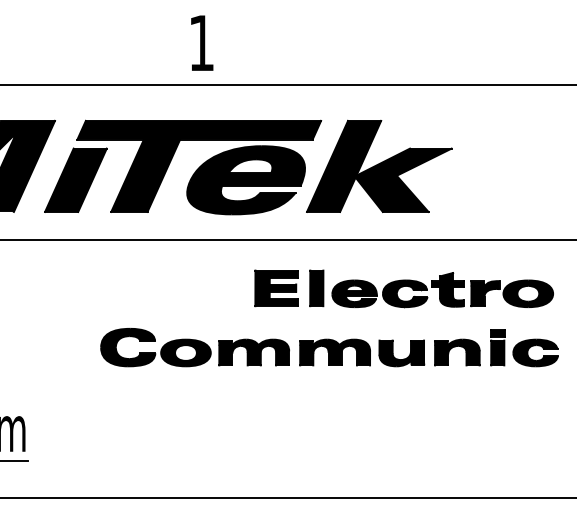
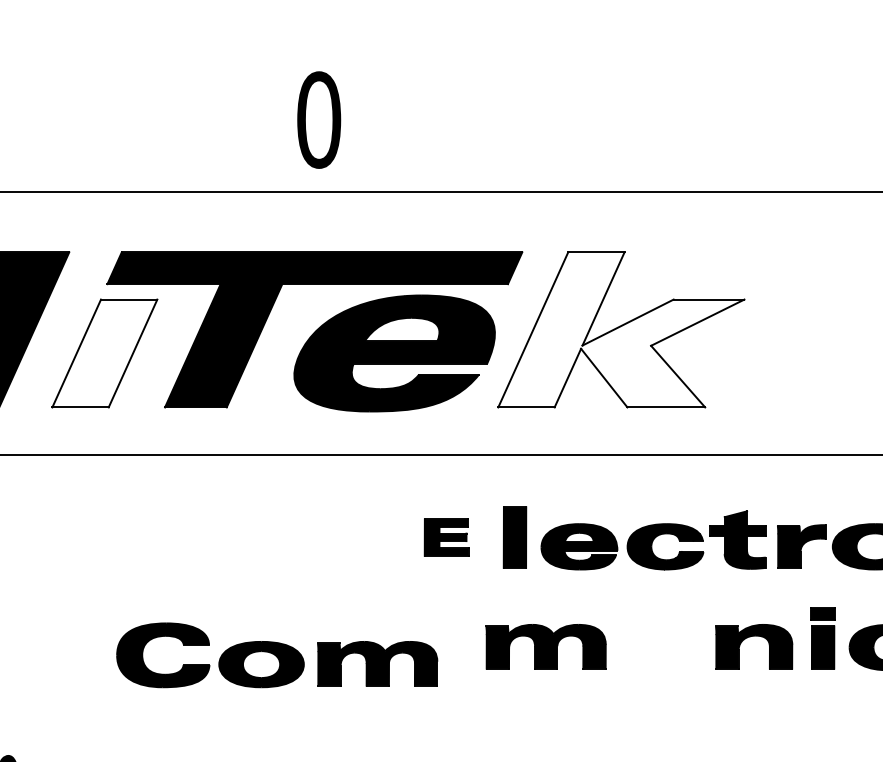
text: (201, 42) -> (318, 118), 1 -> 0
fill: (379, 165) -> (621, 328), removed
fill: (75, 179) -> (104, 352), removed
part: (276, 288) -> (446, 537), size x0.6
part: (194, 347) -> (276, 655), moved
part: (401, 353) -> (659, 648), removed

